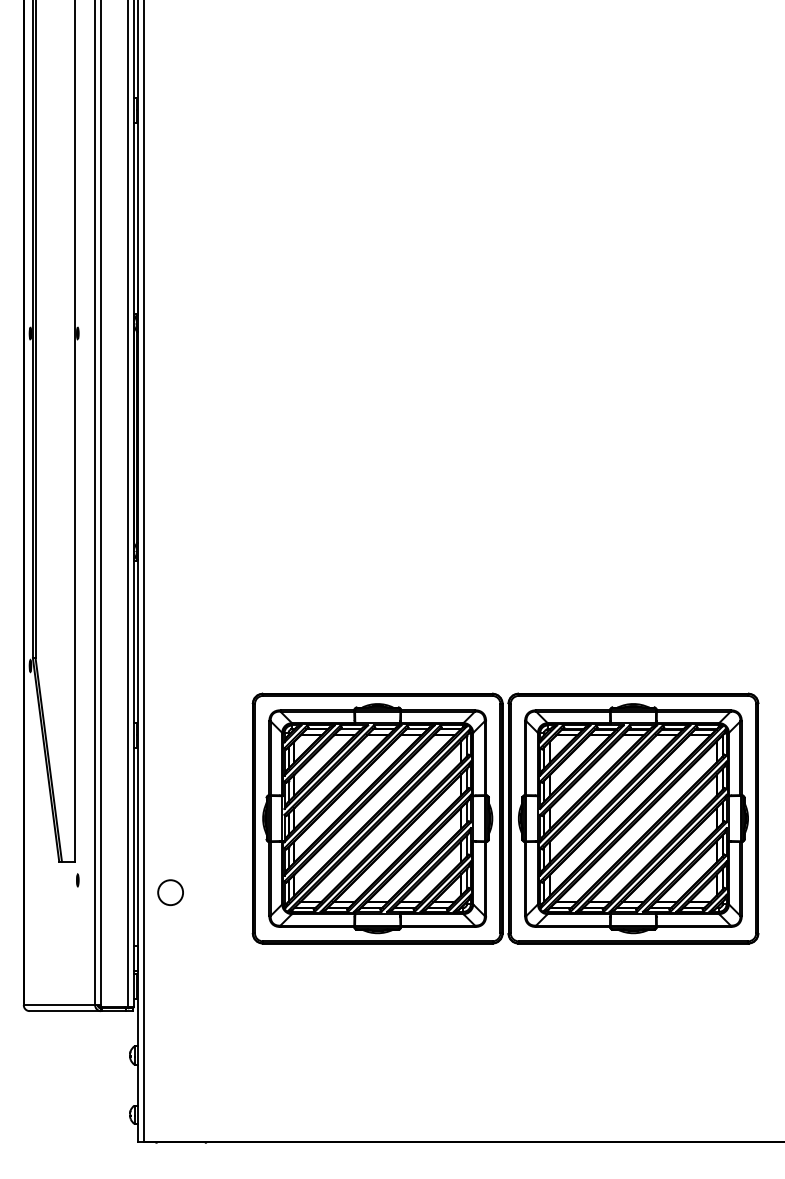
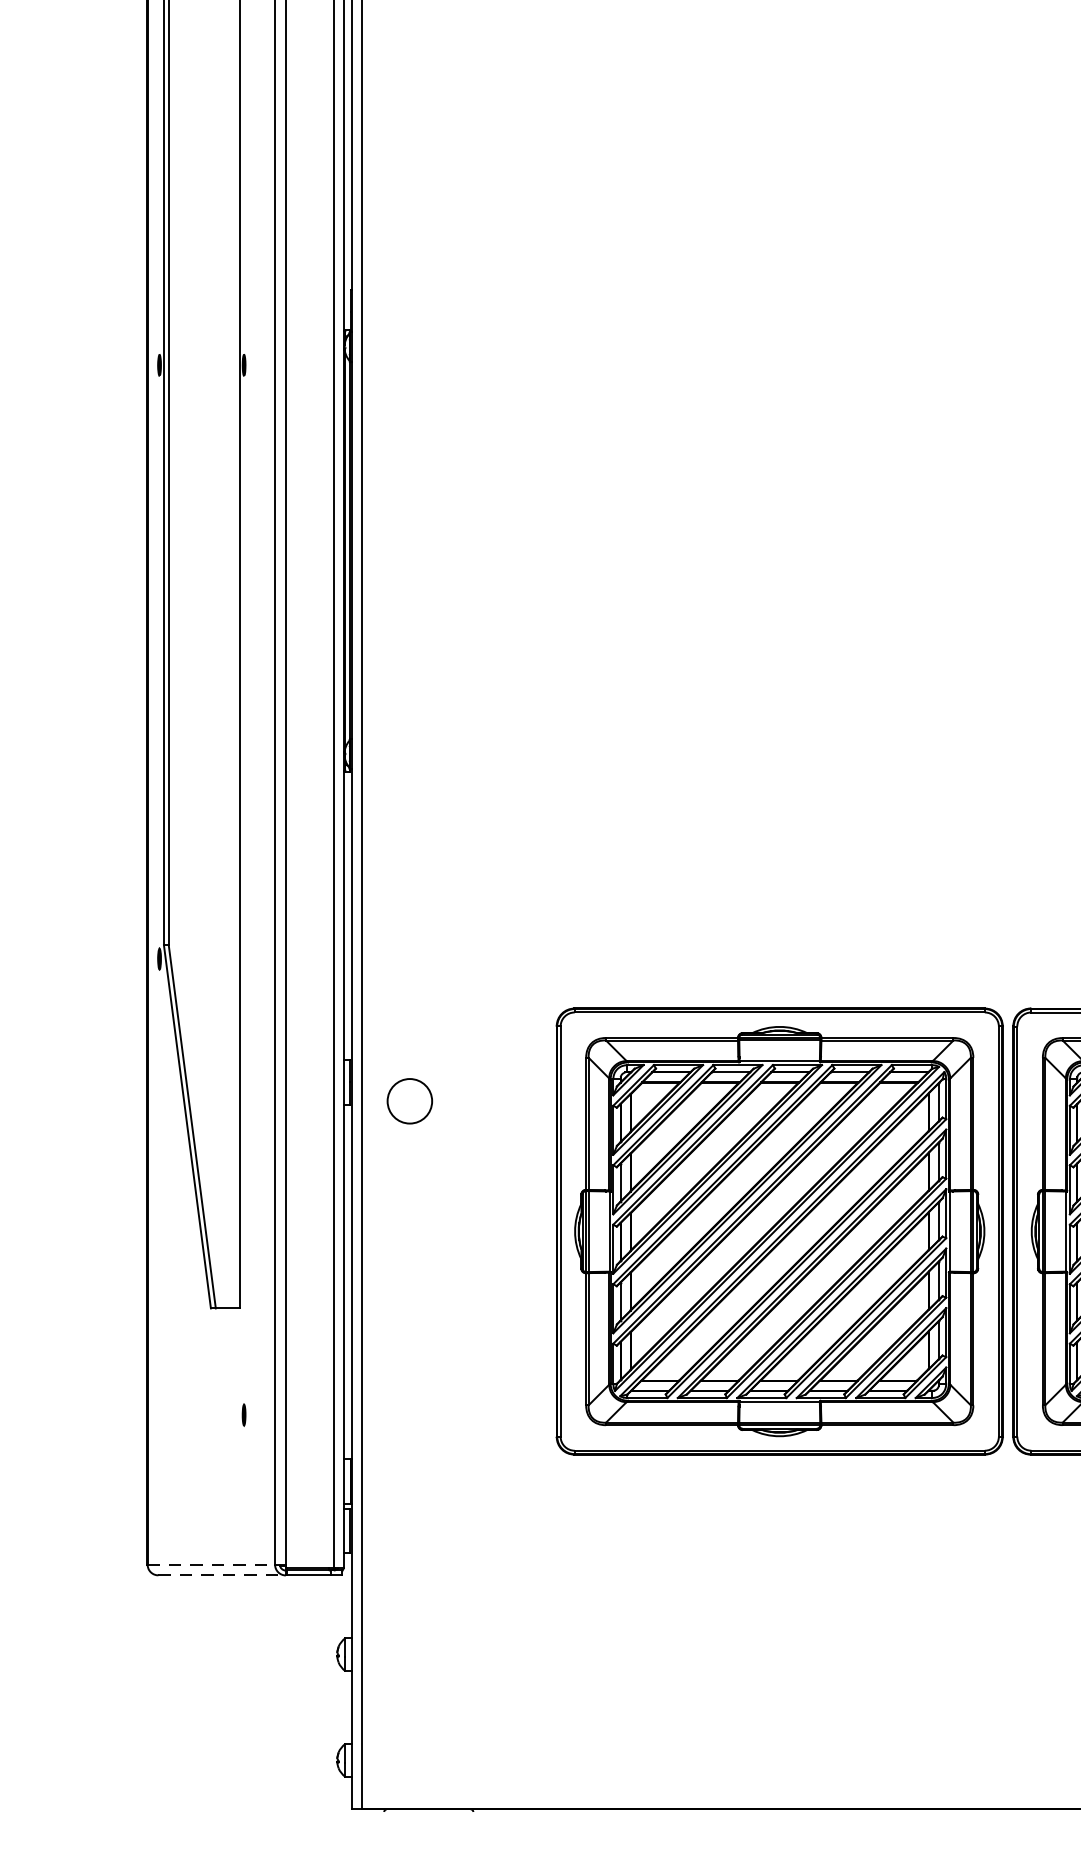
part: (77, 880) -> (243, 1415), moved
circle: (170, 892) -> (409, 1100), moved
line: (59, 1005) -> (211, 1565), solid -> dashed
line: (65, 1011) -> (222, 1576), solid -> dashed

